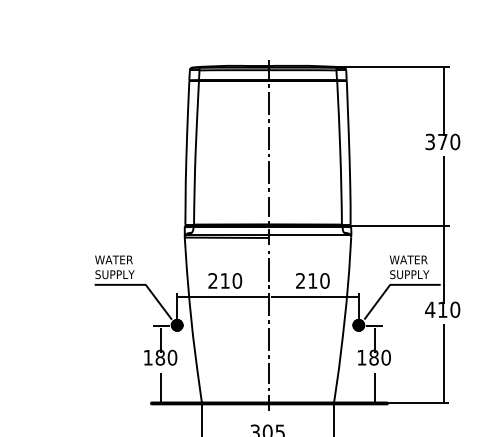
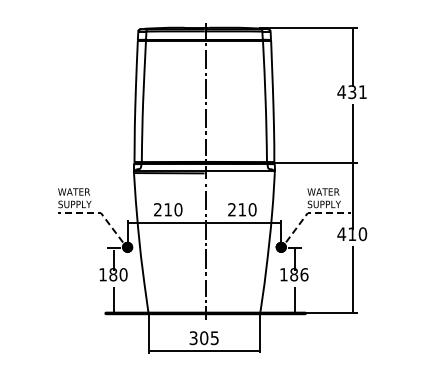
text: (442, 142) -> (352, 92), 370 -> 431
line: (142, 285) -> (98, 213), solid -> dashed
line: (393, 285) -> (310, 213), solid -> dashed
text: (386, 357) -> (304, 274), 180 -> 186

